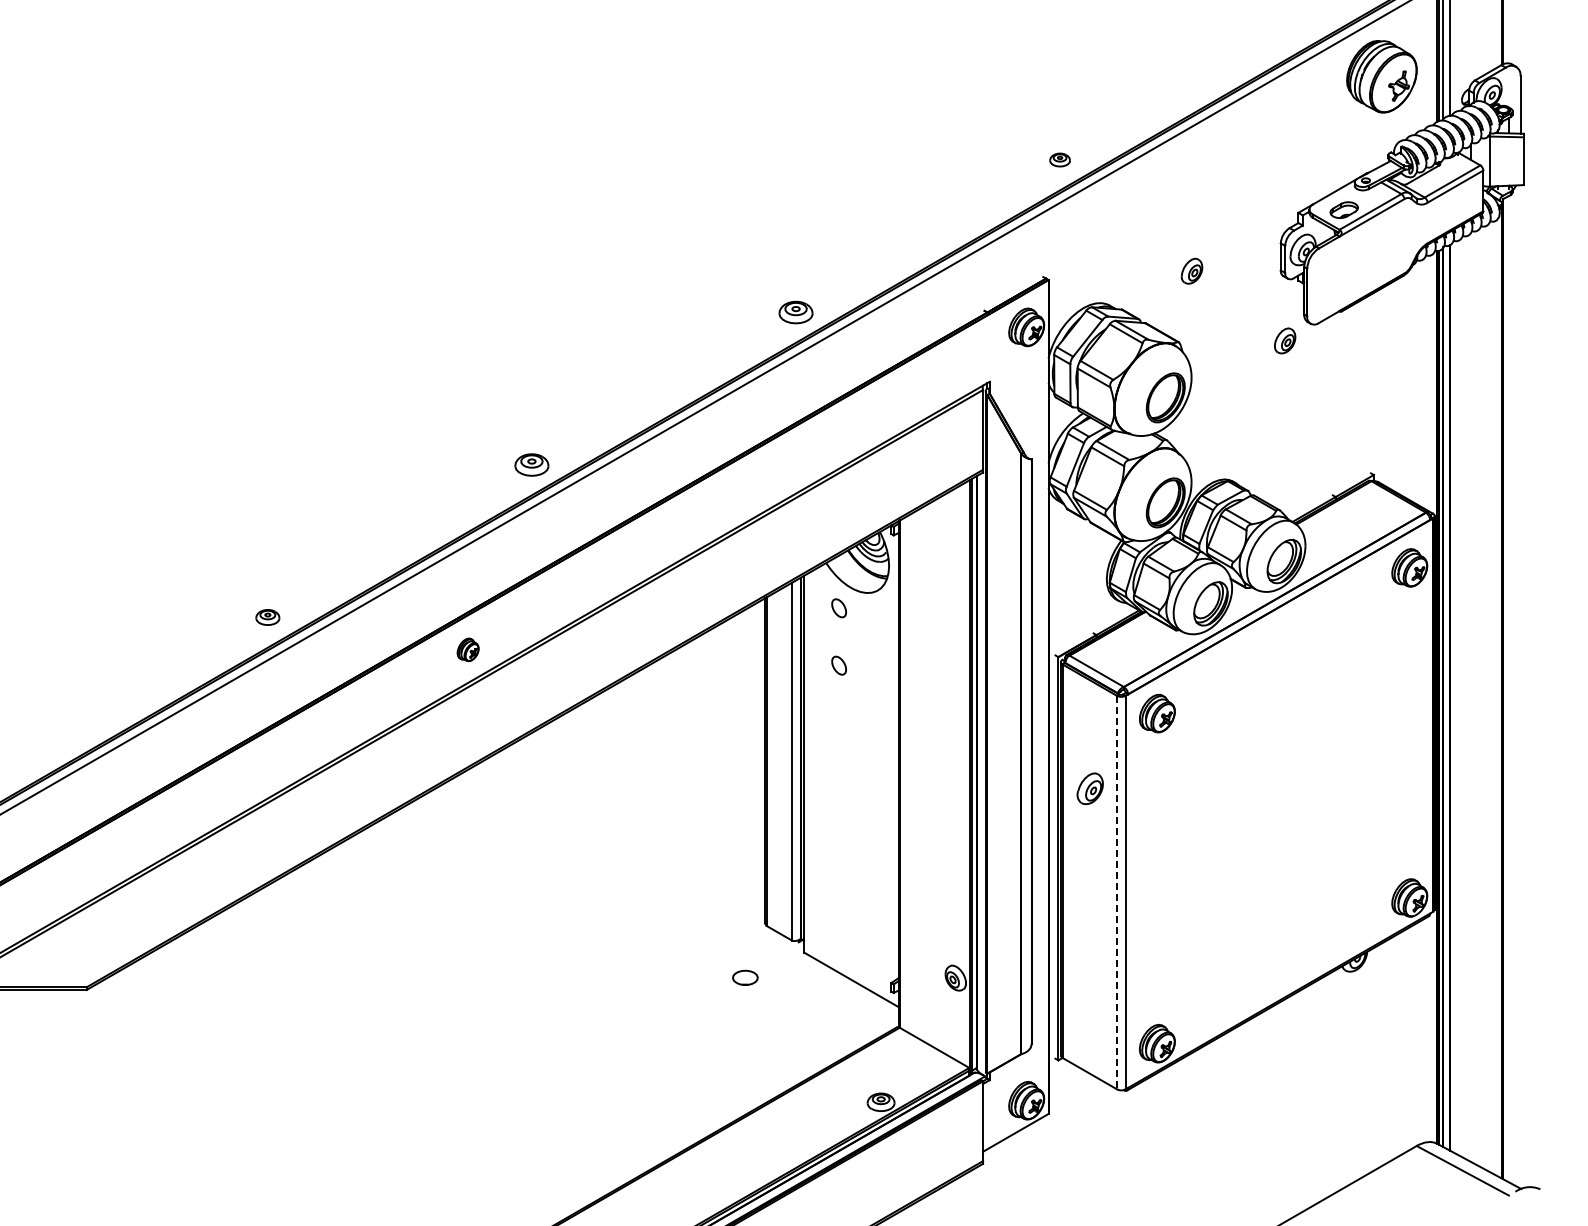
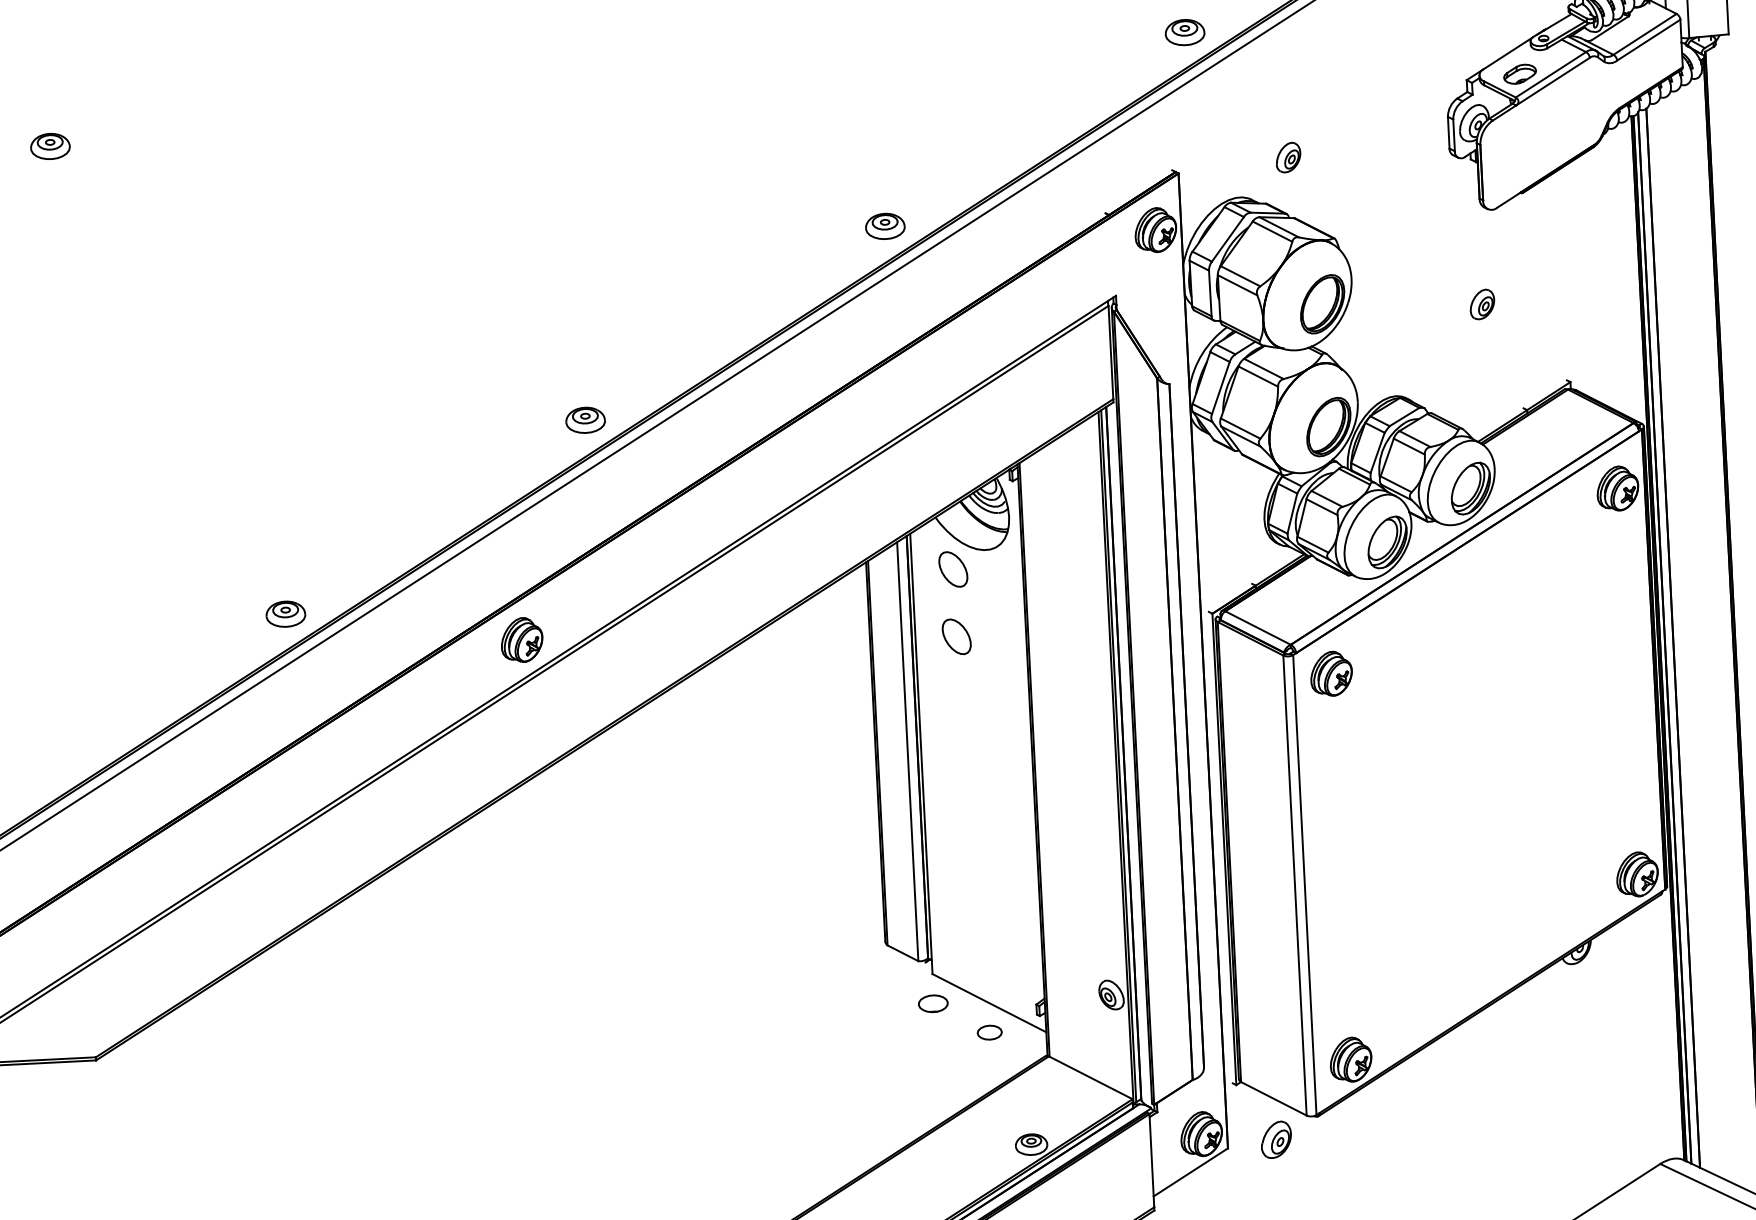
part: (1059, 159) -> (1184, 31), size x1.67
part: (86, 207) -> (49, 145), added
part: (1191, 270) -> (1287, 156), moved
part: (1285, 340) -> (1482, 303), moved
part: (838, 608) -> (952, 569), size x1.67
part: (267, 617) -> (285, 614), size x1.43
part: (467, 649) -> (521, 639), size x1.67
part: (838, 665) -> (955, 636), size x1.67
part: (1089, 788) -> (1275, 1139), moved
line: (1117, 892) -> (1295, 885), dashed -> solid
part: (745, 977) -> (933, 1003), moved
part: (850, 1004) -> (989, 1032), added

